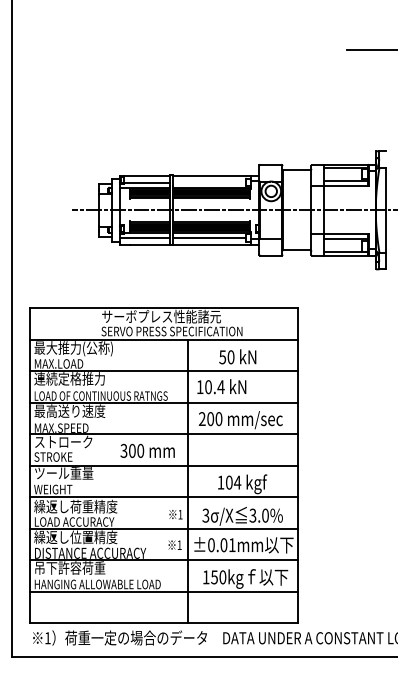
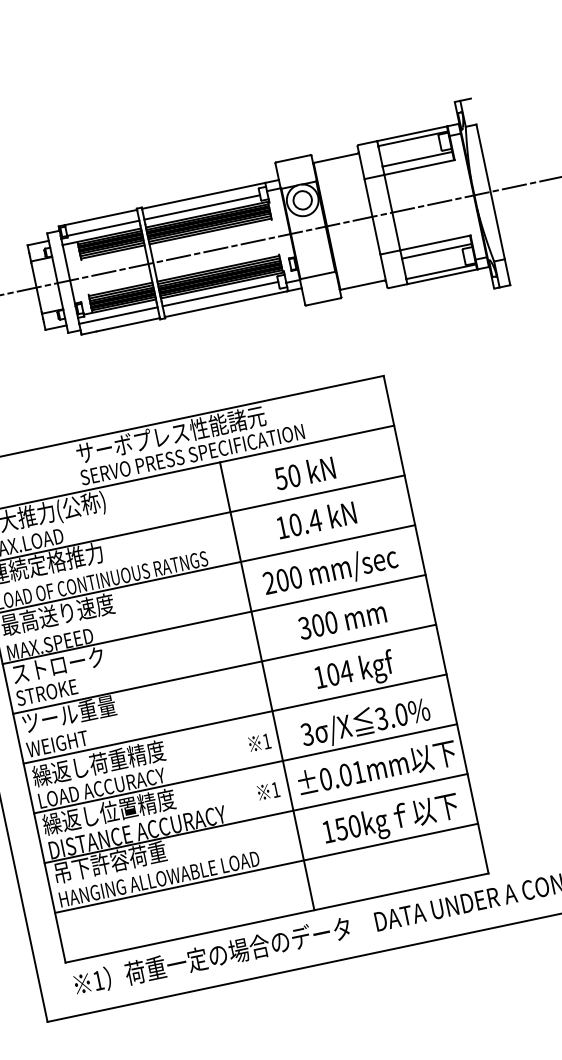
line: (209, 182) -> (202, 206), added
text: (221, 386) -> (315, 519), moved
text: (147, 450) -> (341, 619), moved

